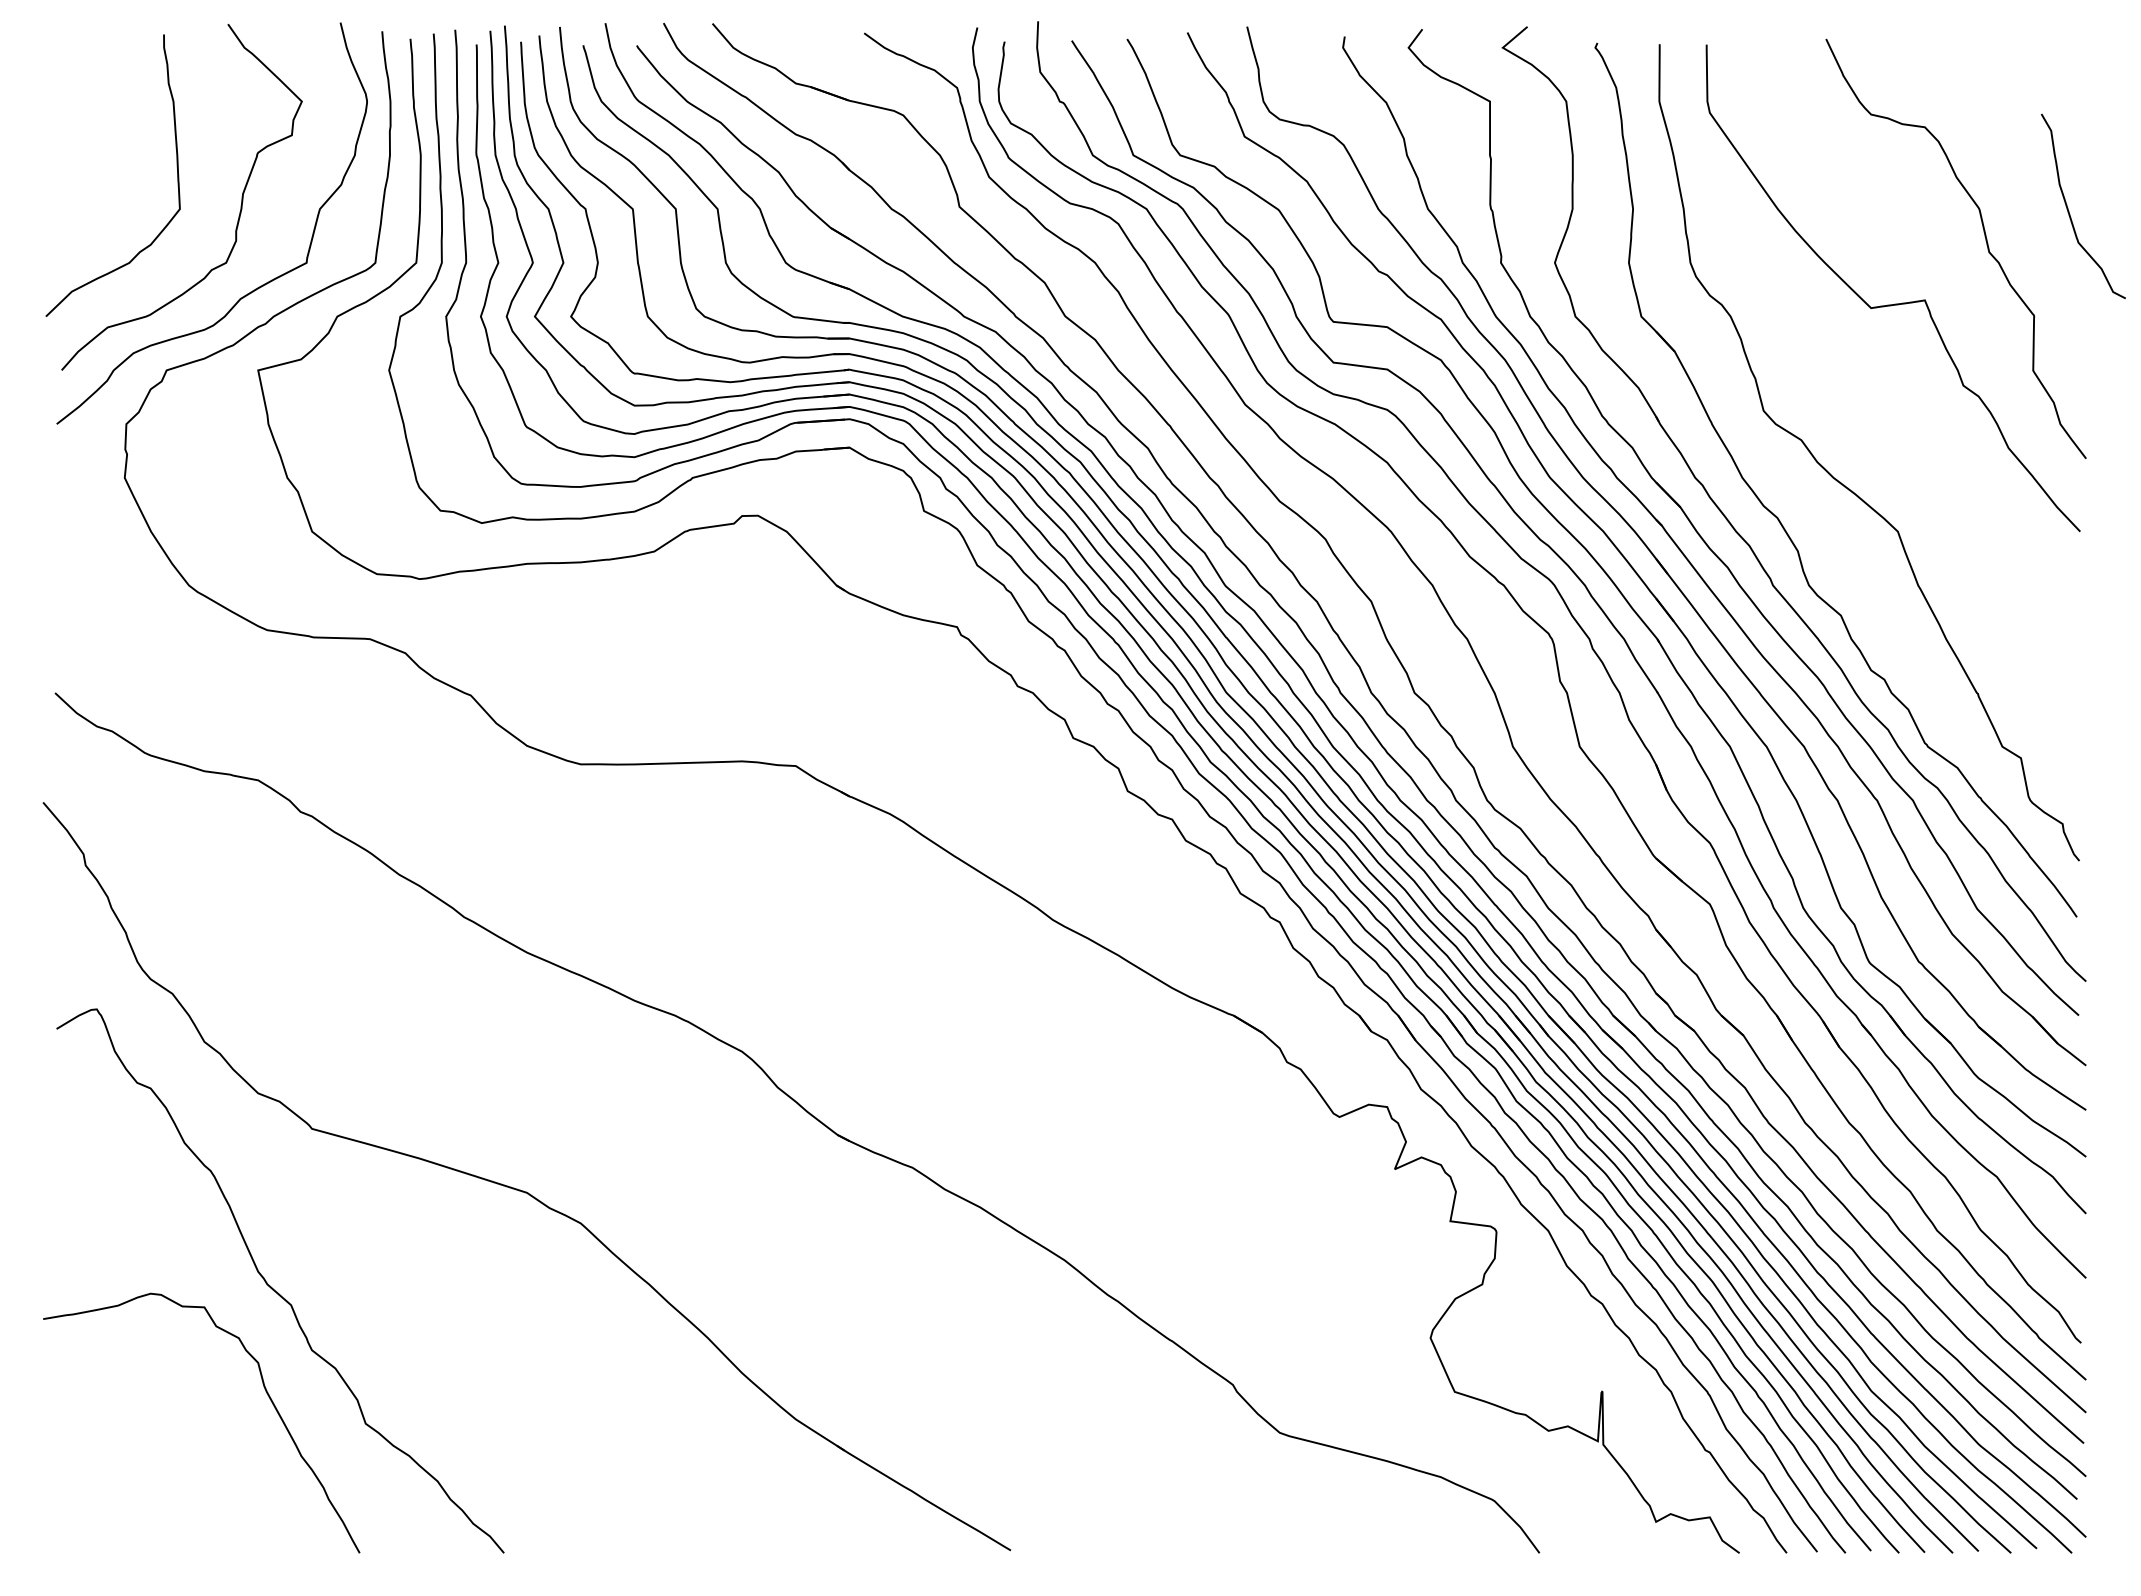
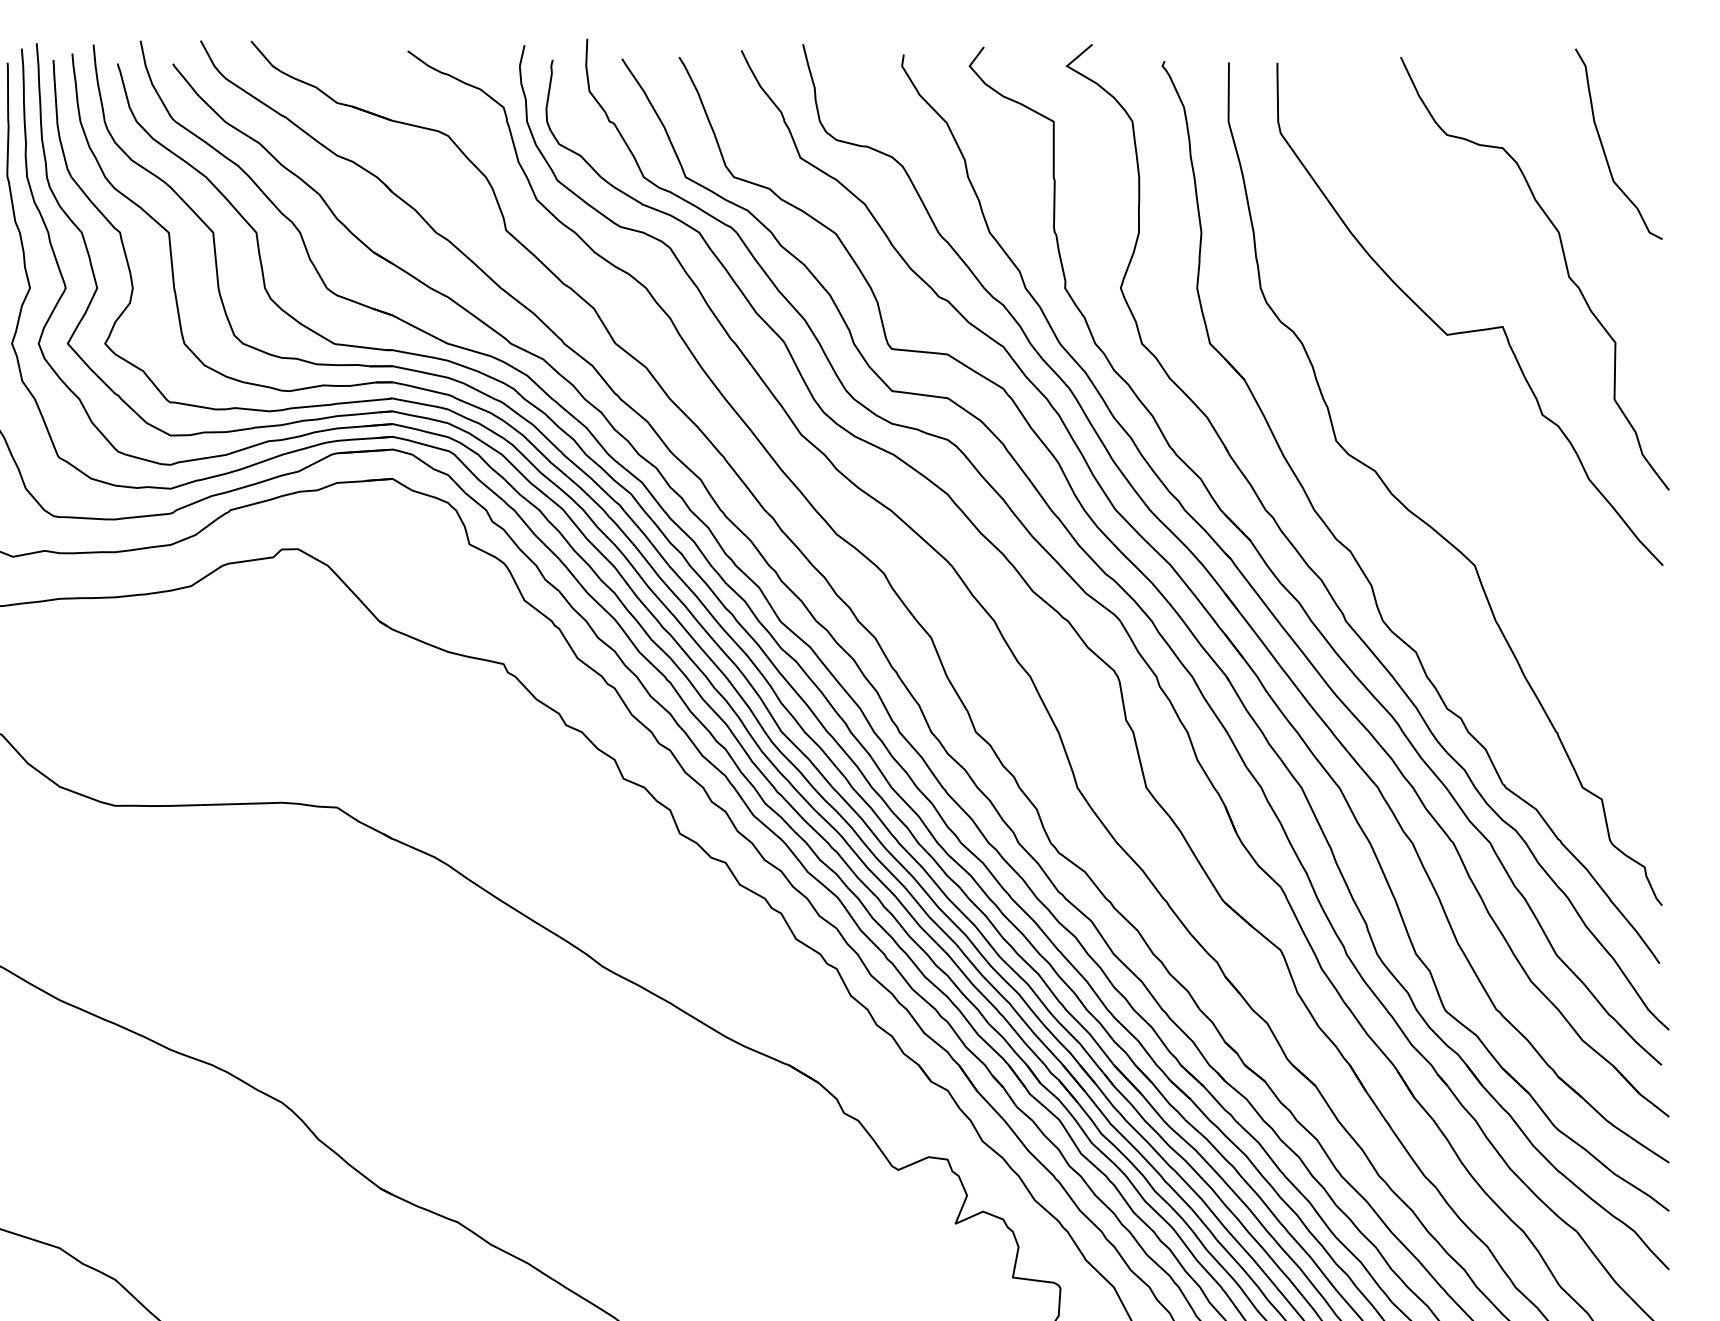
curve: (2069, 211) -> (1604, 149), moved

